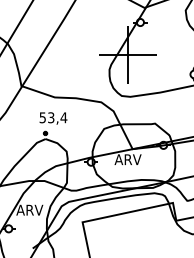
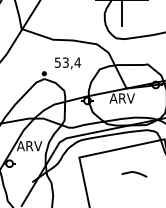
text: (53, 118) -> (67, 63), moved
line: (140, 238) -> (134, 172), added

